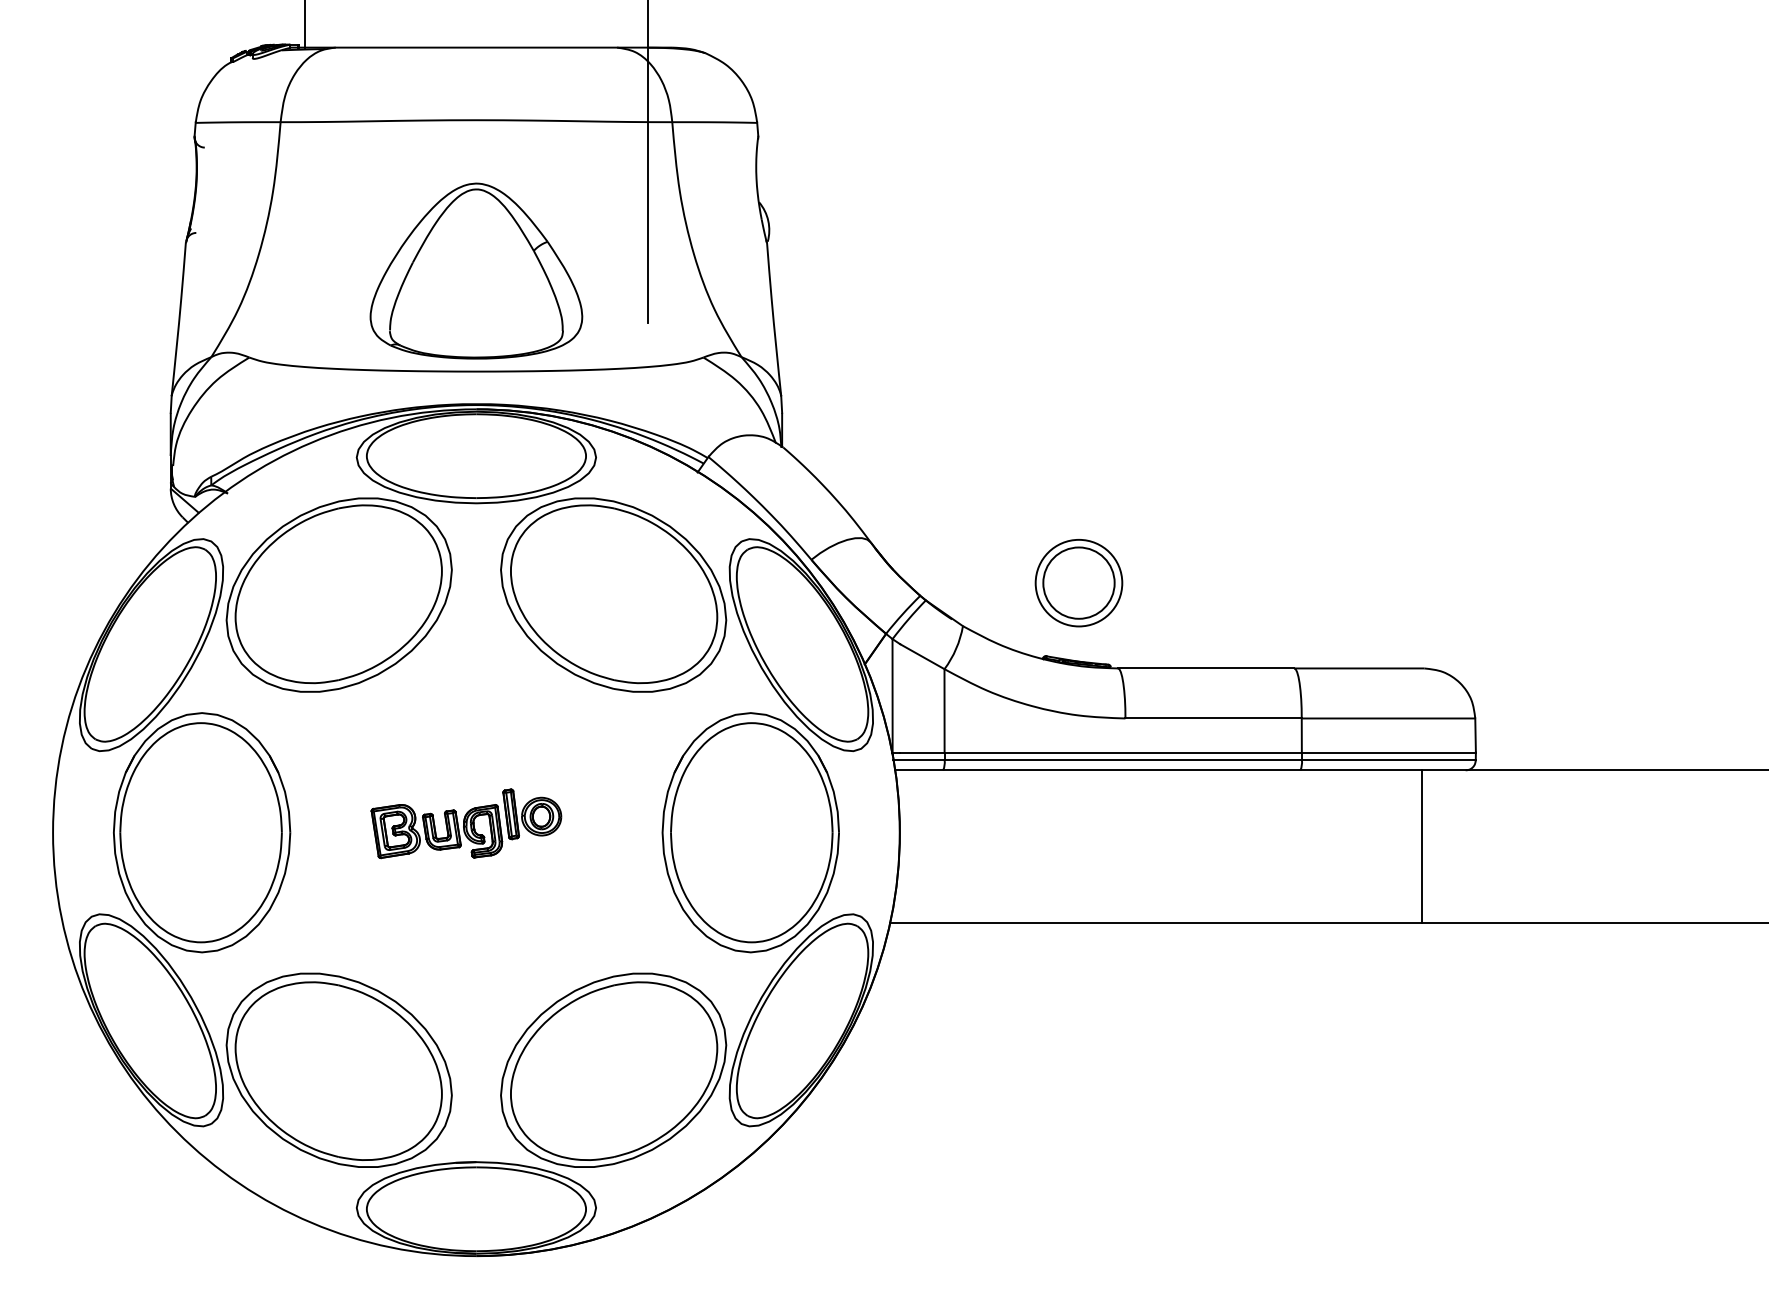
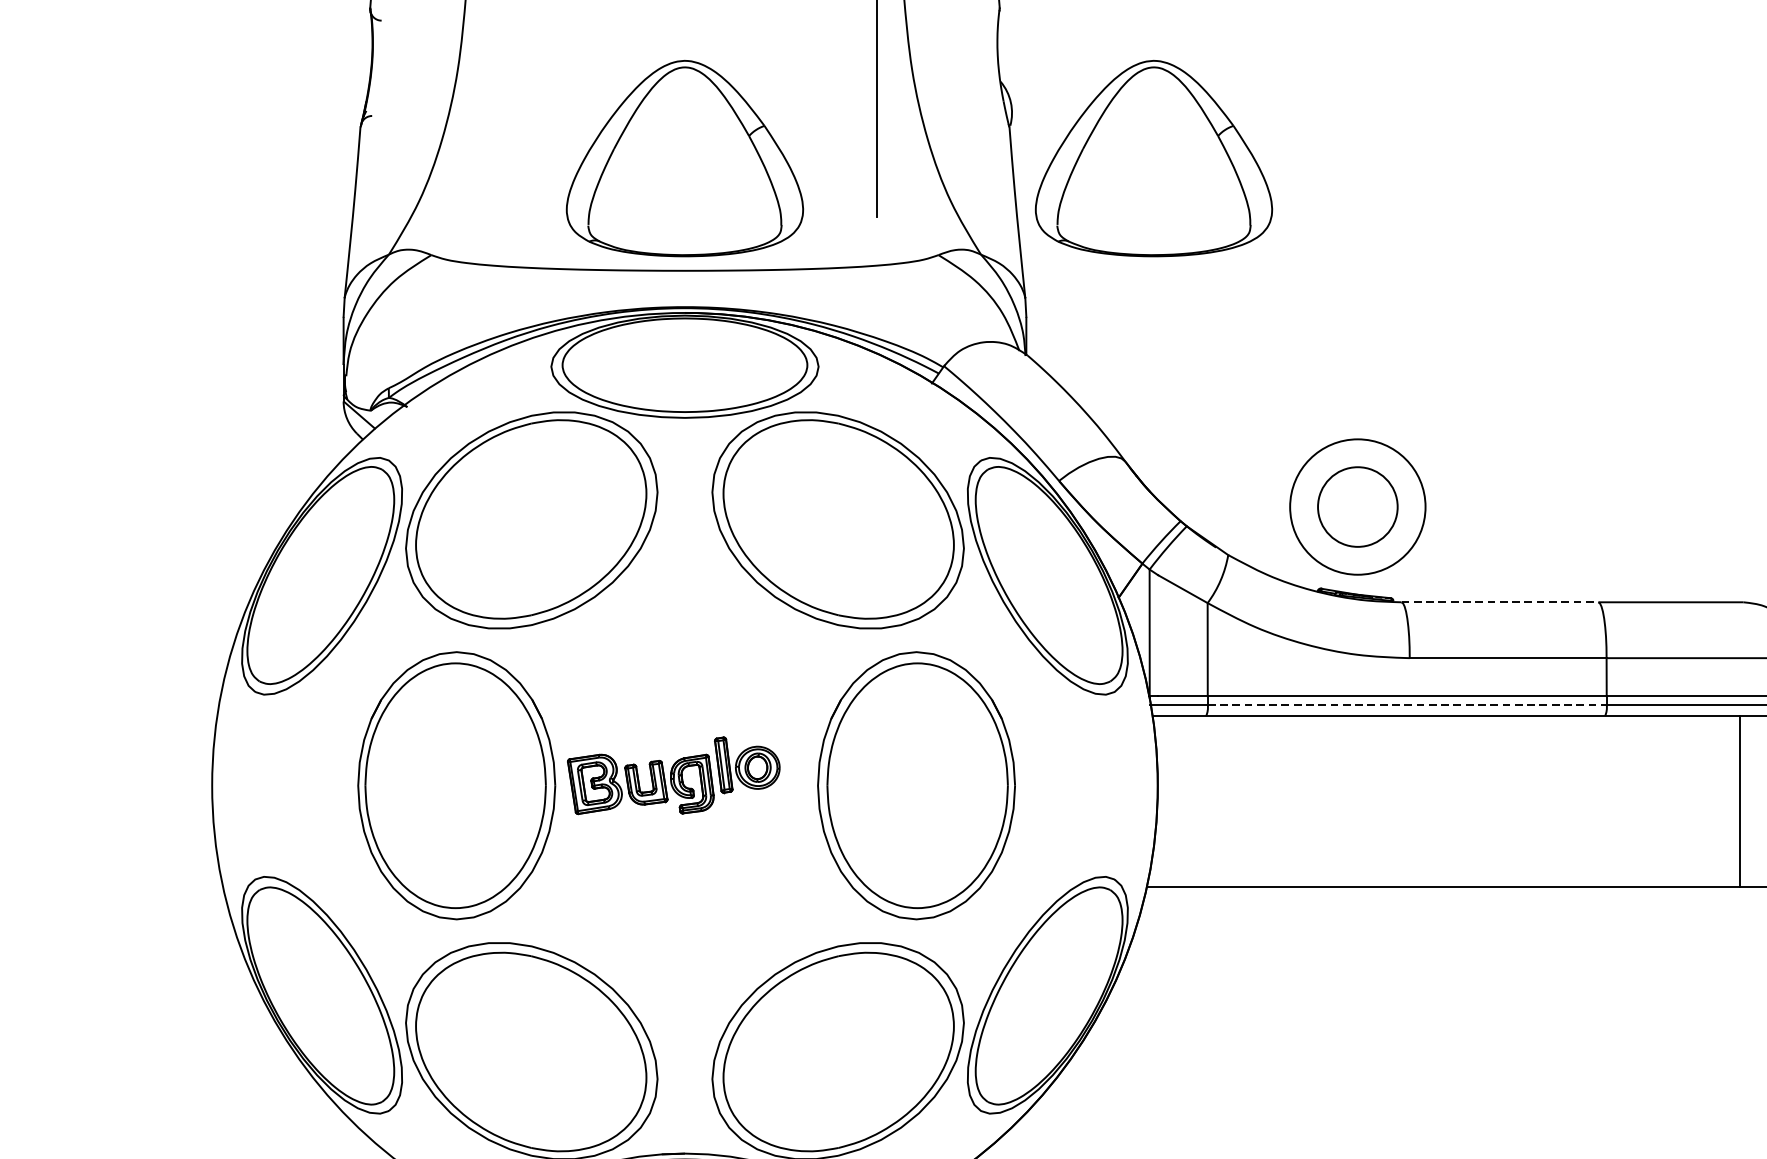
part: (896, 270) -> (1154, 157), added
circle: (1078, 582) -> (1357, 506), size x1.4
line: (1206, 668) -> (1500, 602), solid -> dashed
line: (1123, 760) -> (1407, 705), solid -> dashed
part: (202, 832) -> (457, 785), moved
part: (750, 832) -> (916, 785), moved

